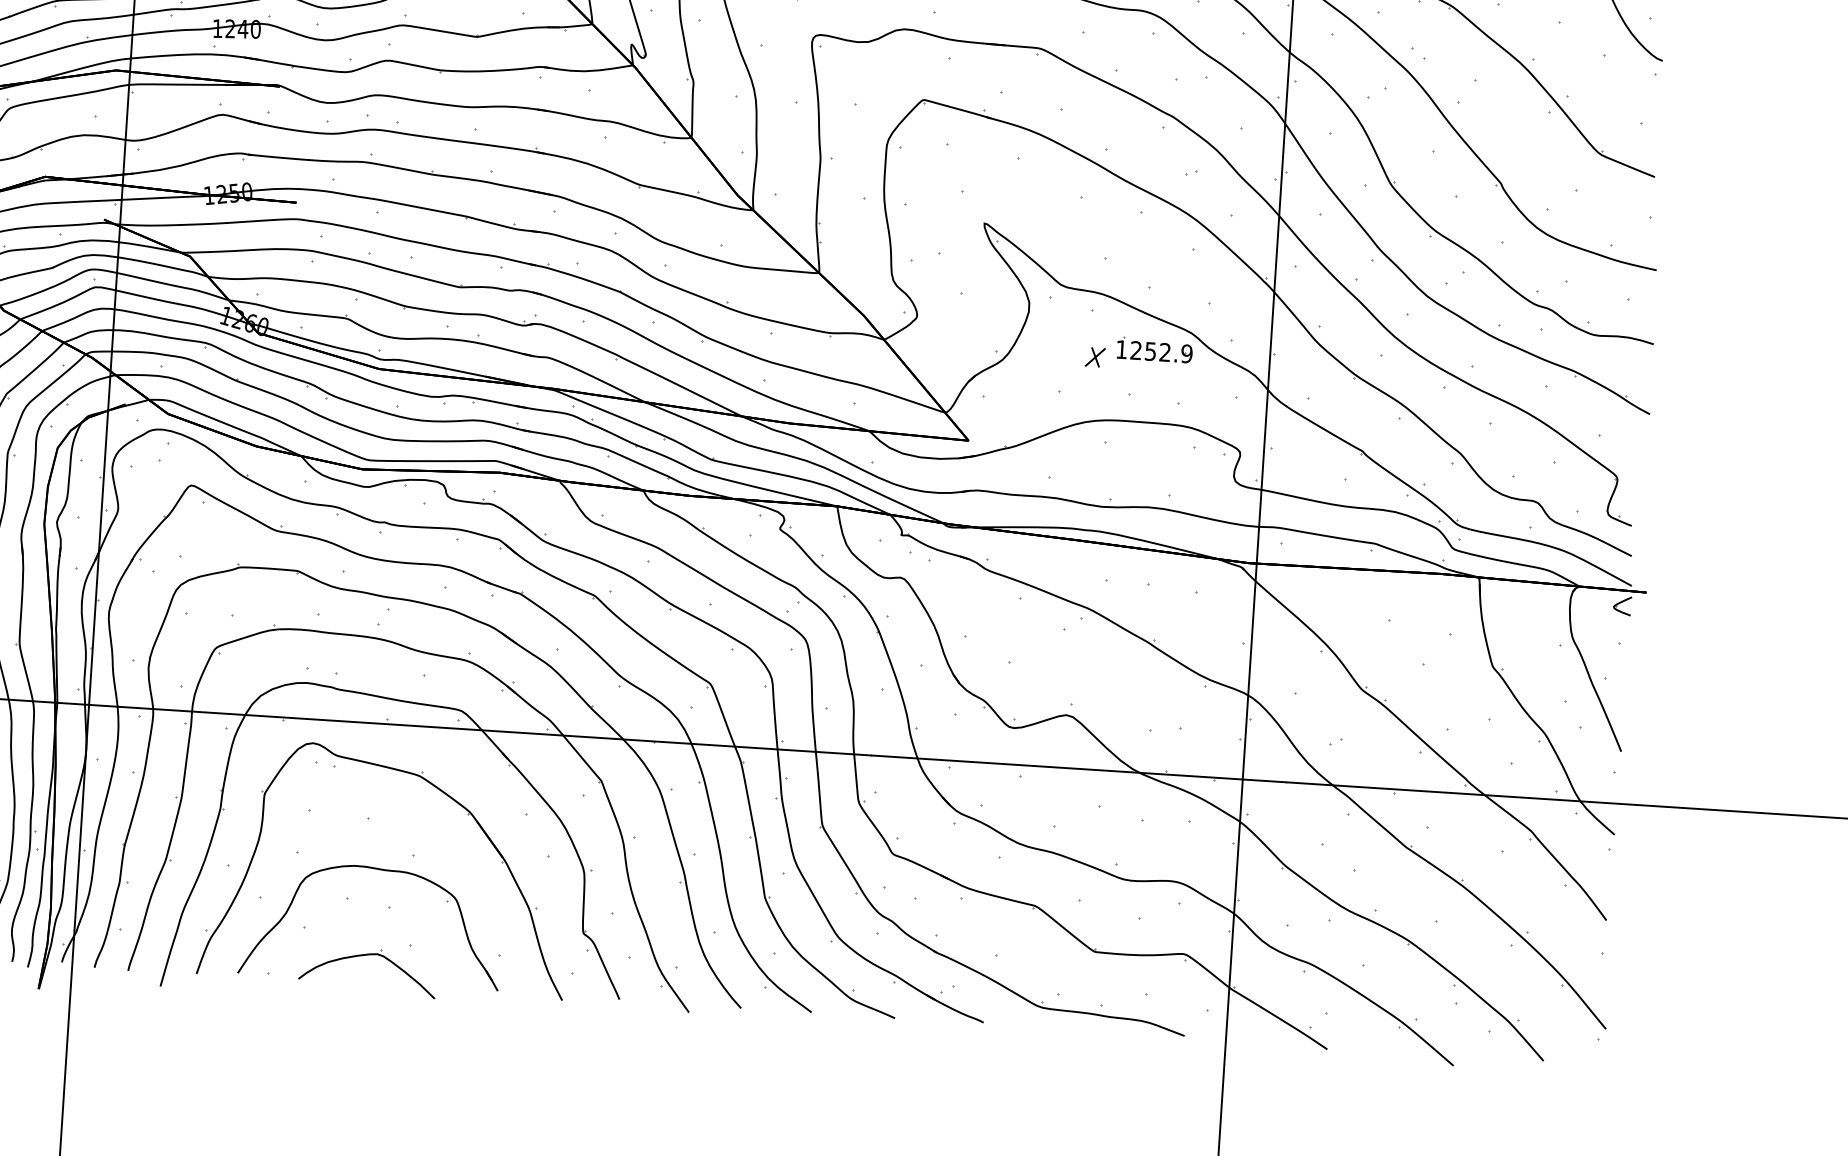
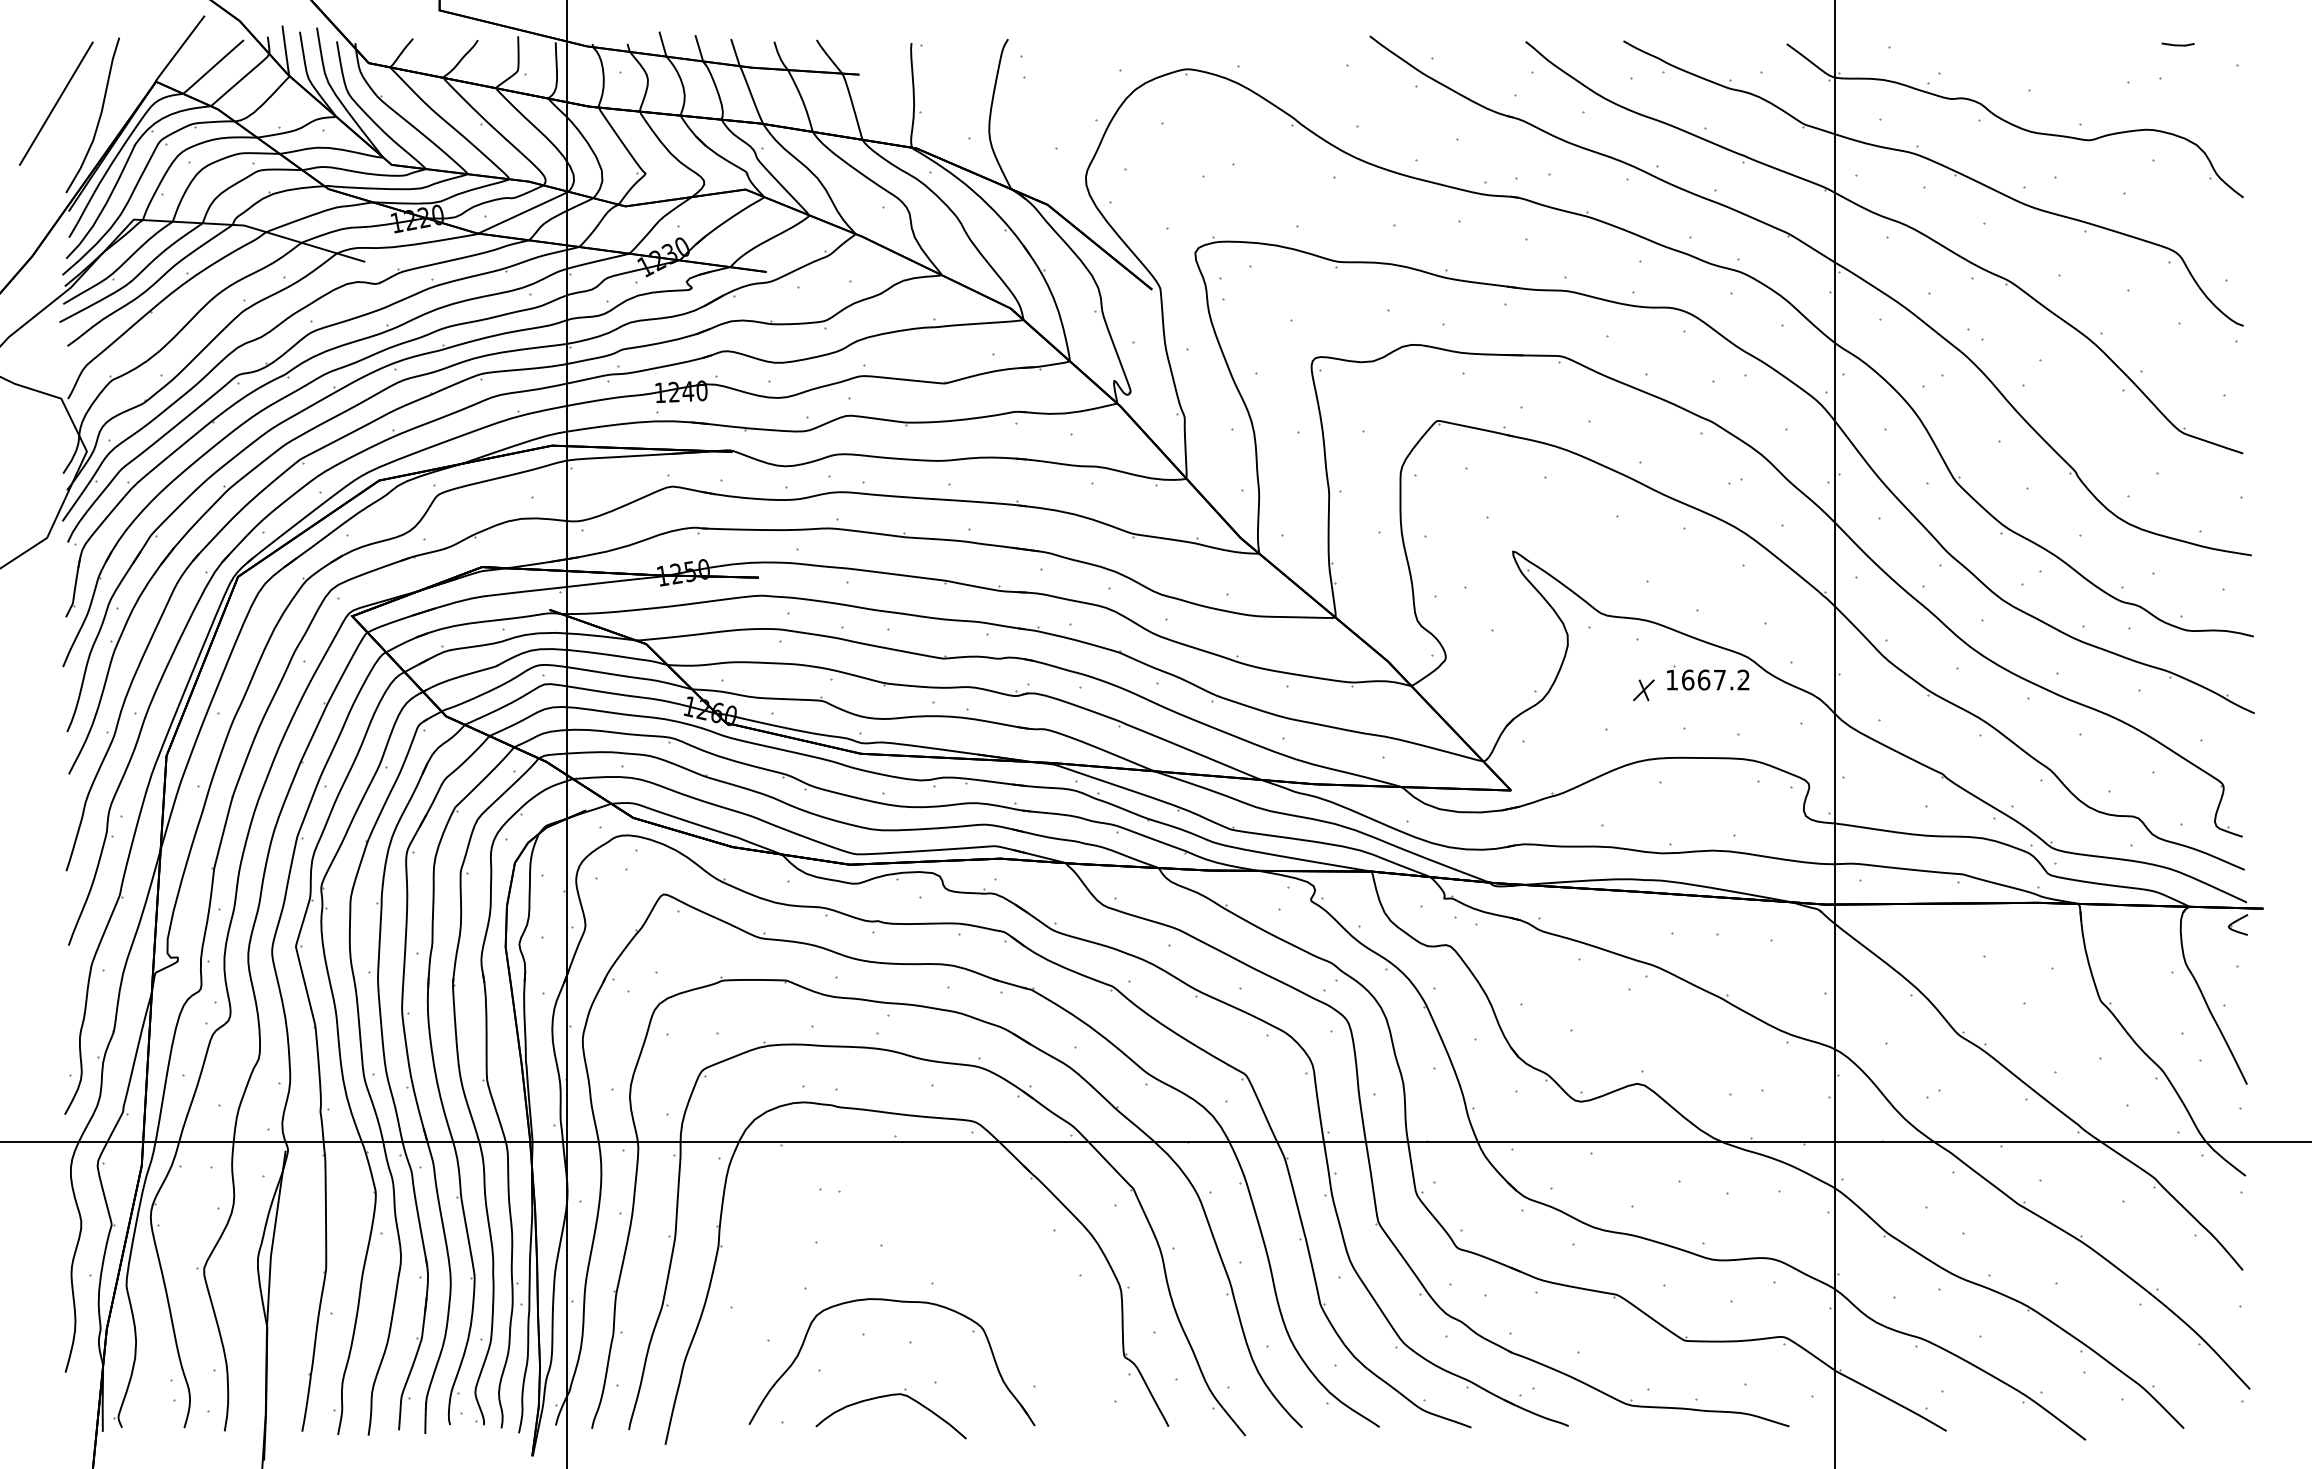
text: (1161, 351) -> (1715, 679), 1252.9 -> 1667.2
part: (441, 792) -> (959, 1212), removed

